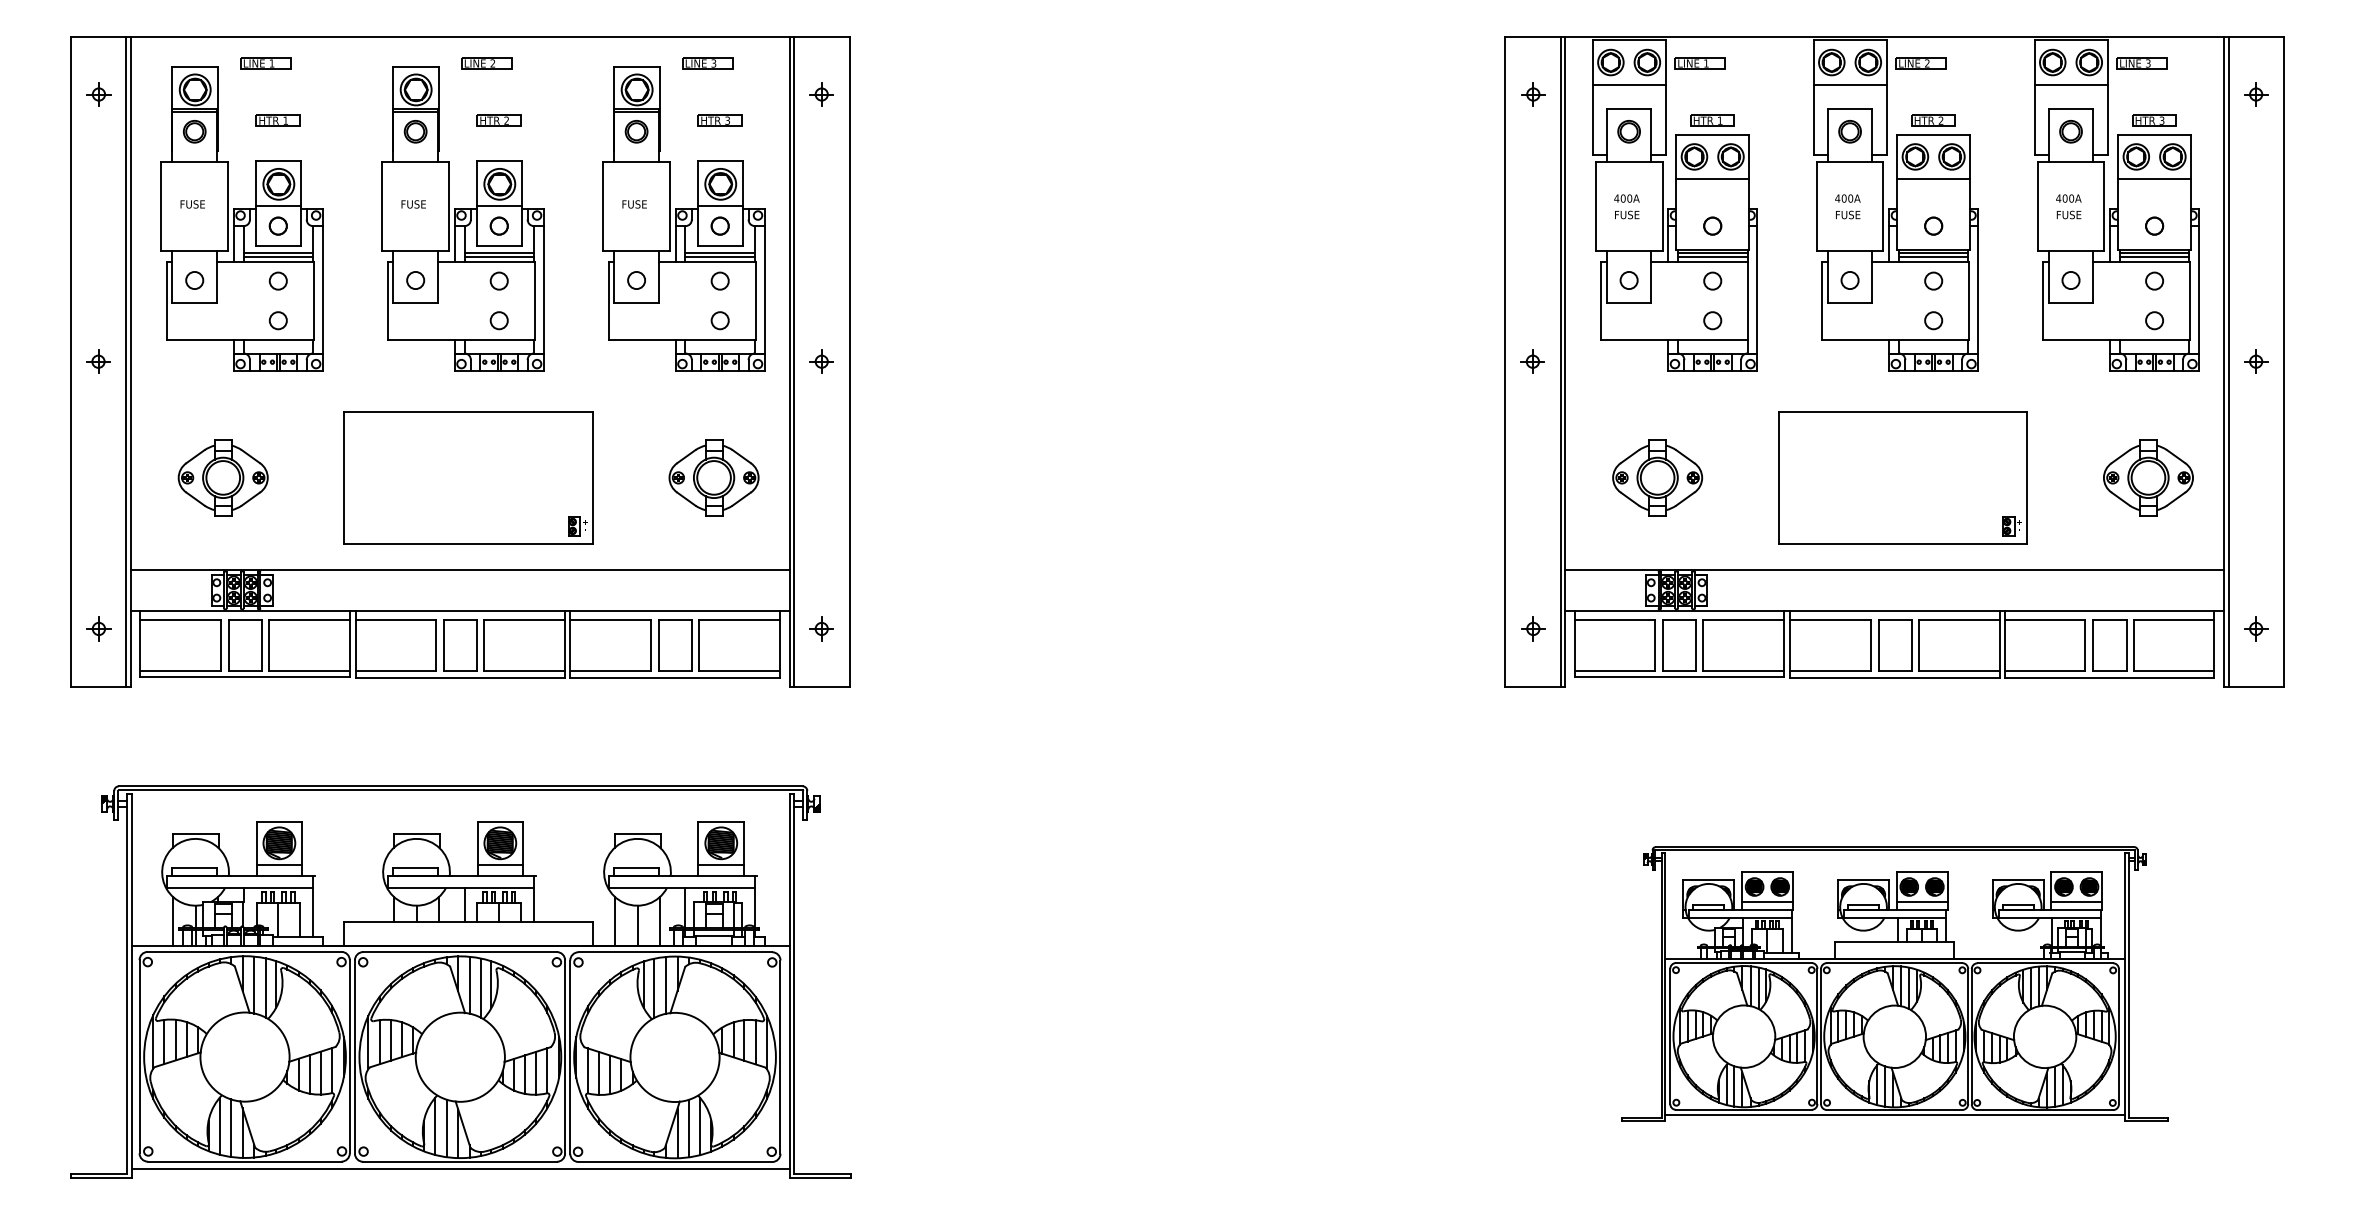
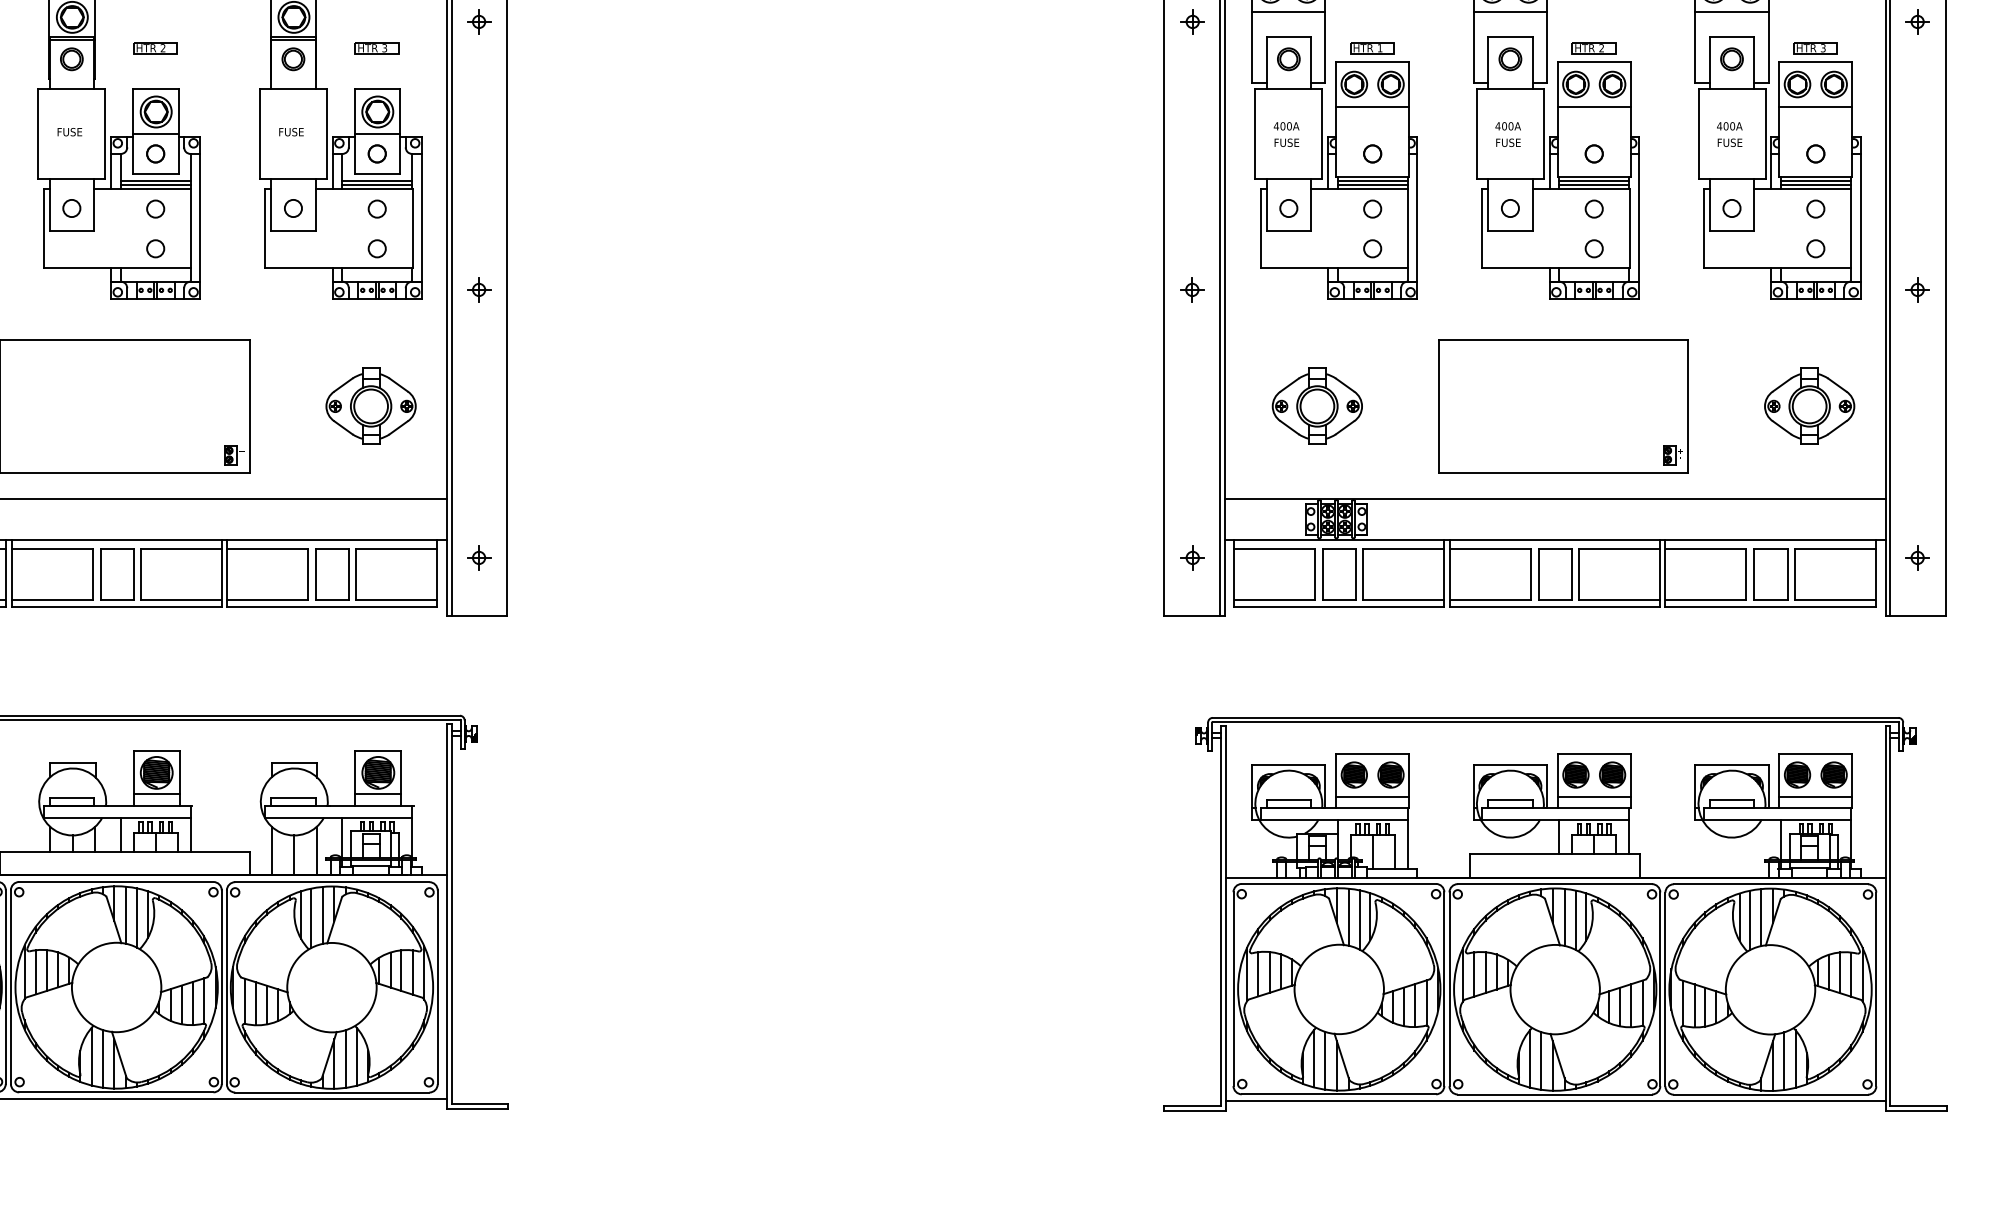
part: (1894, 983) -> (1554, 913), size x1.43

